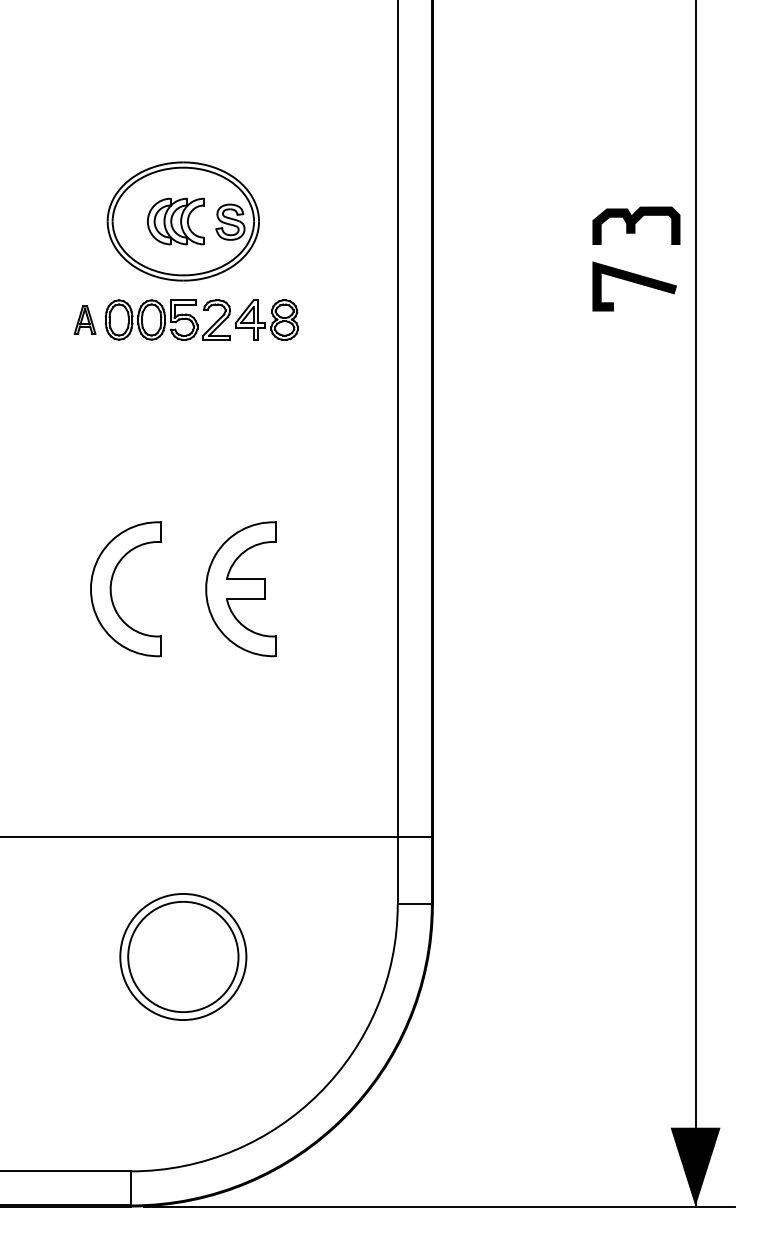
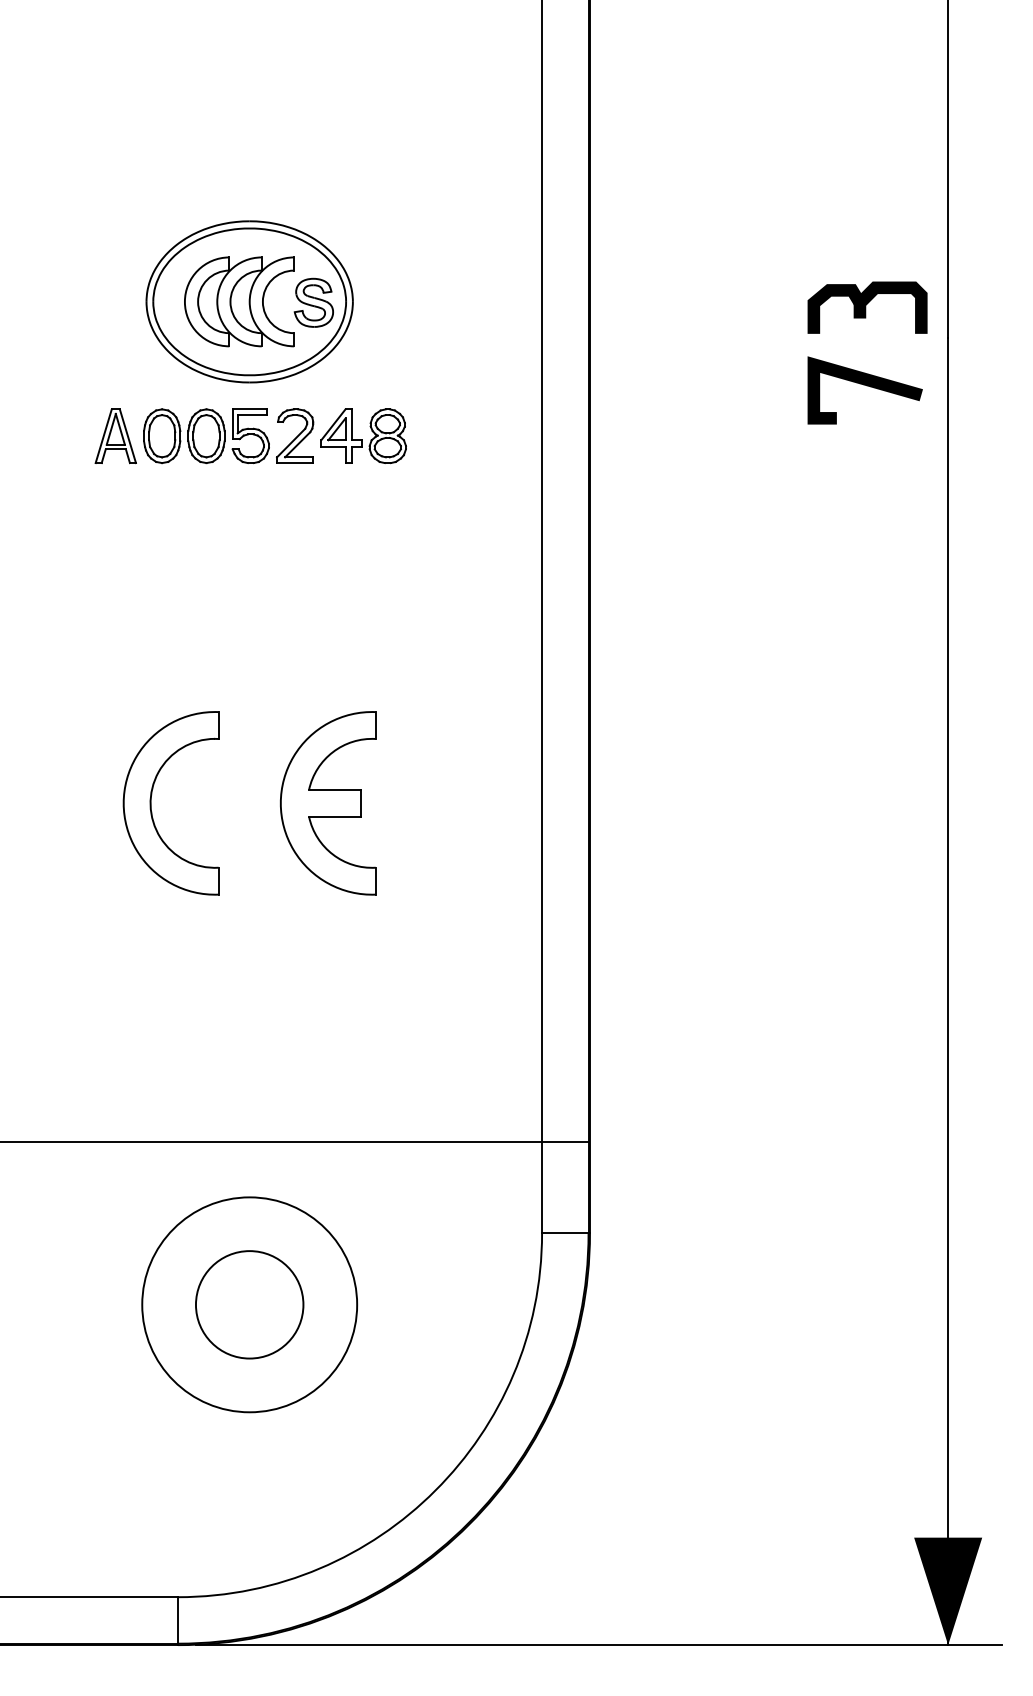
part: (175, 221) -> (239, 301), size x1.43
part: (84, 320) -> (115, 436), size x1.43
circle: (183, 956) -> (249, 1304), size x0.62
circle: (183, 956) -> (249, 1304), size x1.43

